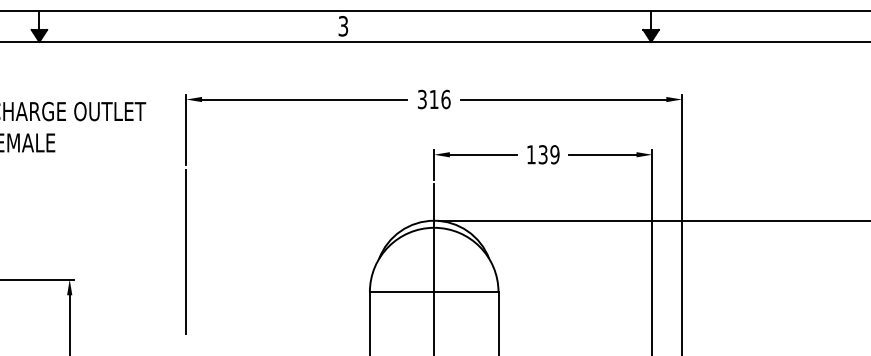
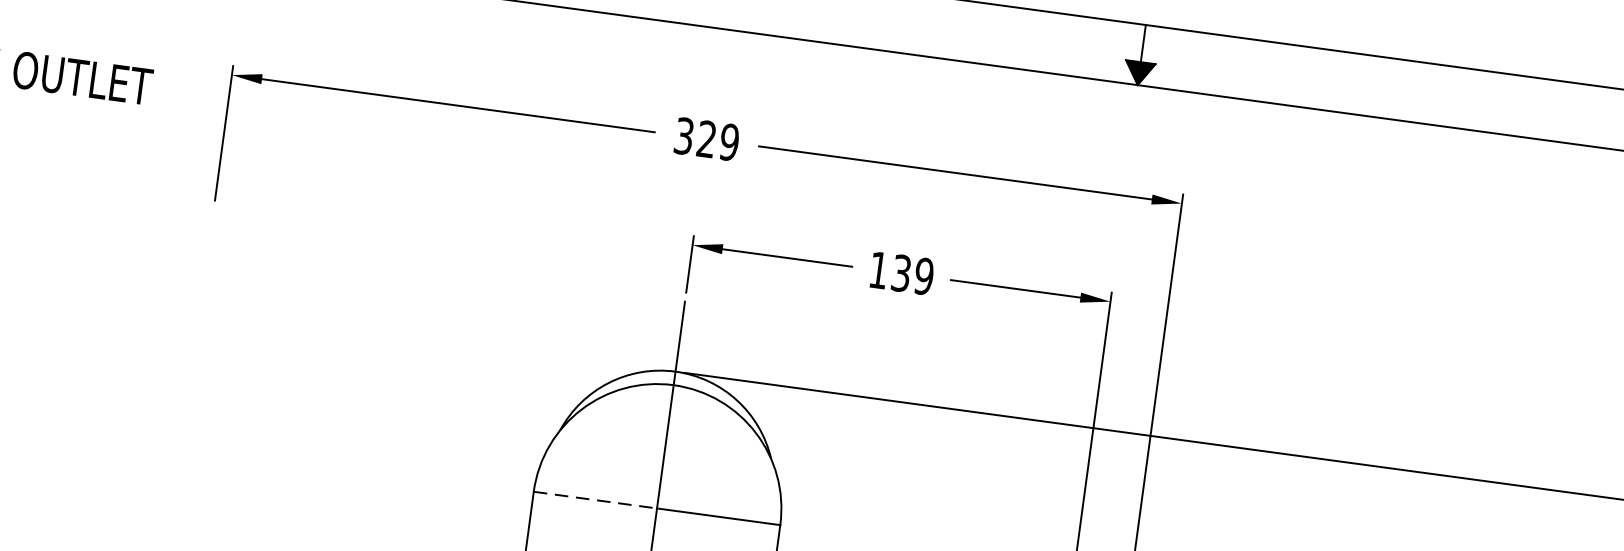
text: (439, 99) -> (717, 140), 316 -> 329
line: (186, 251) -> (192, 366), removed
line: (402, 292) -> (596, 500), solid -> dashed

